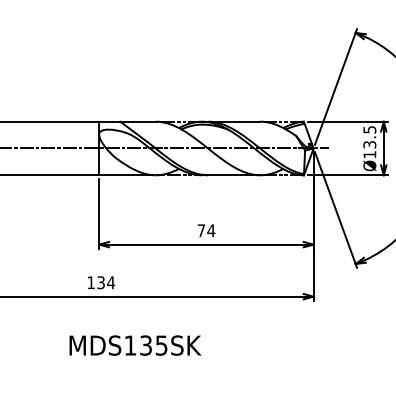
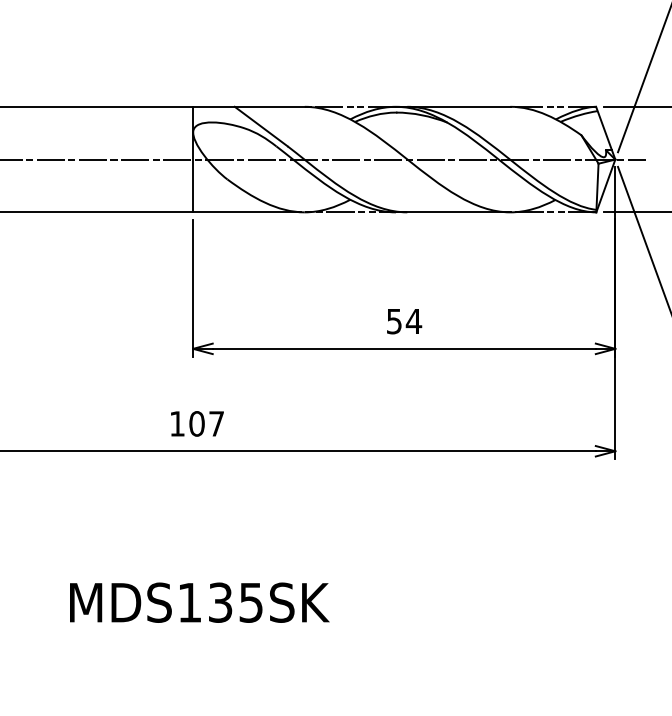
text: (200, 230) -> (392, 321), 74 -> 54
text: (106, 282) -> (207, 423), 134 -> 107
text: (135, 345) -> (199, 602), moved

